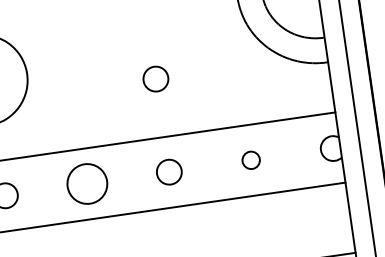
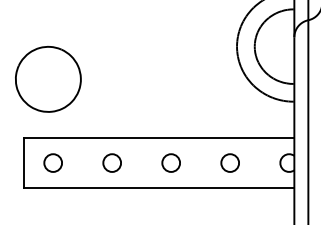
circle: (154, 78) -> (170, 95), removed
circle: (250, 159) -> (229, 162), size x1.43
circle: (87, 183) -> (112, 162), size x0.62

